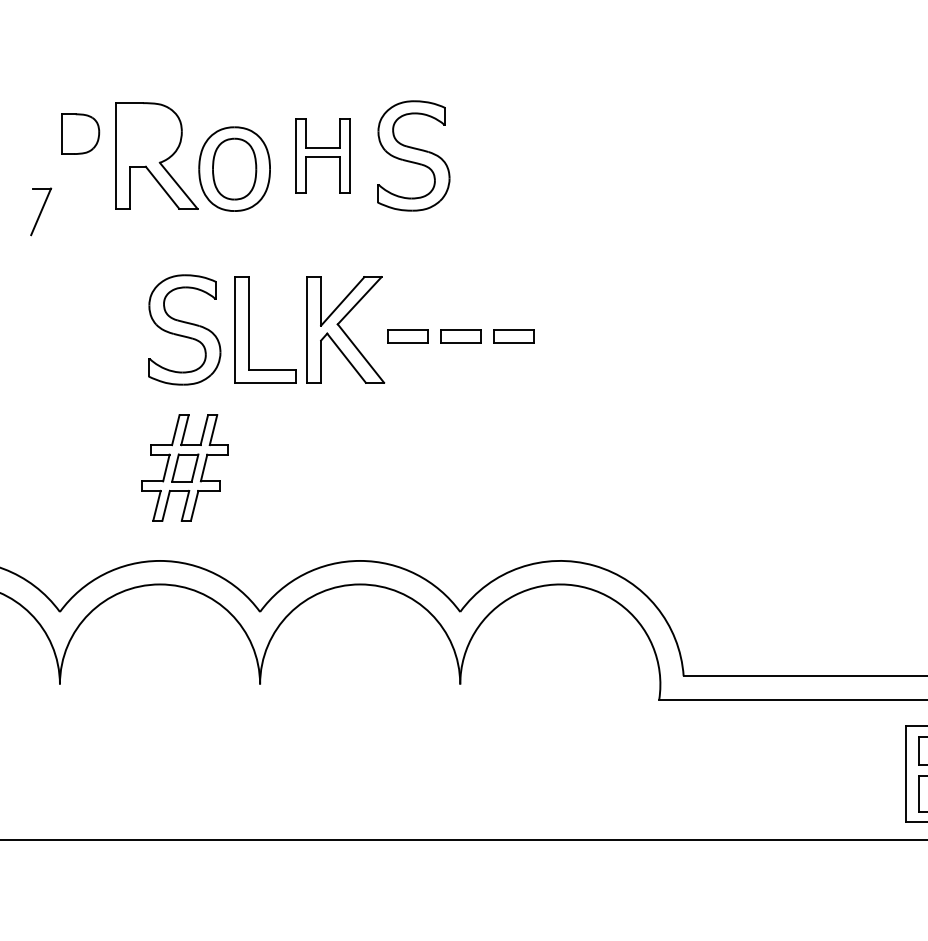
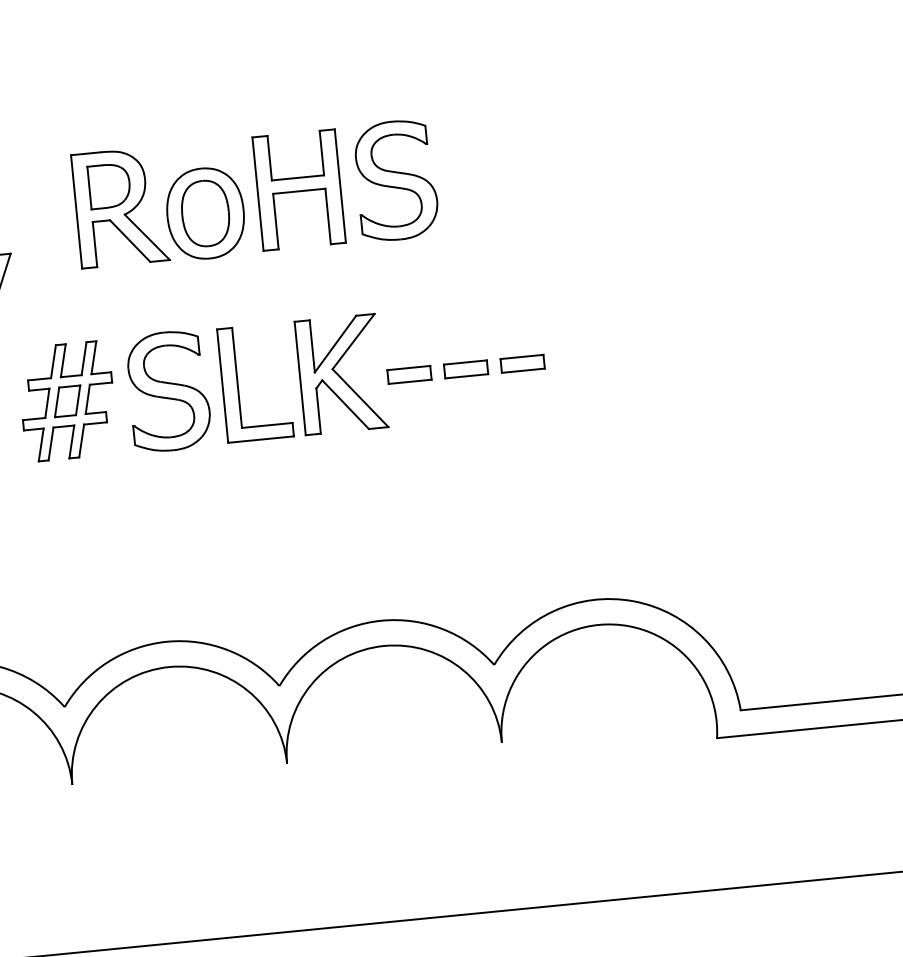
part: (80, 133) -> (109, 185), moved
part: (323, 155) -> (299, 189), size x1.43
part: (184, 467) -> (66, 400), moved

